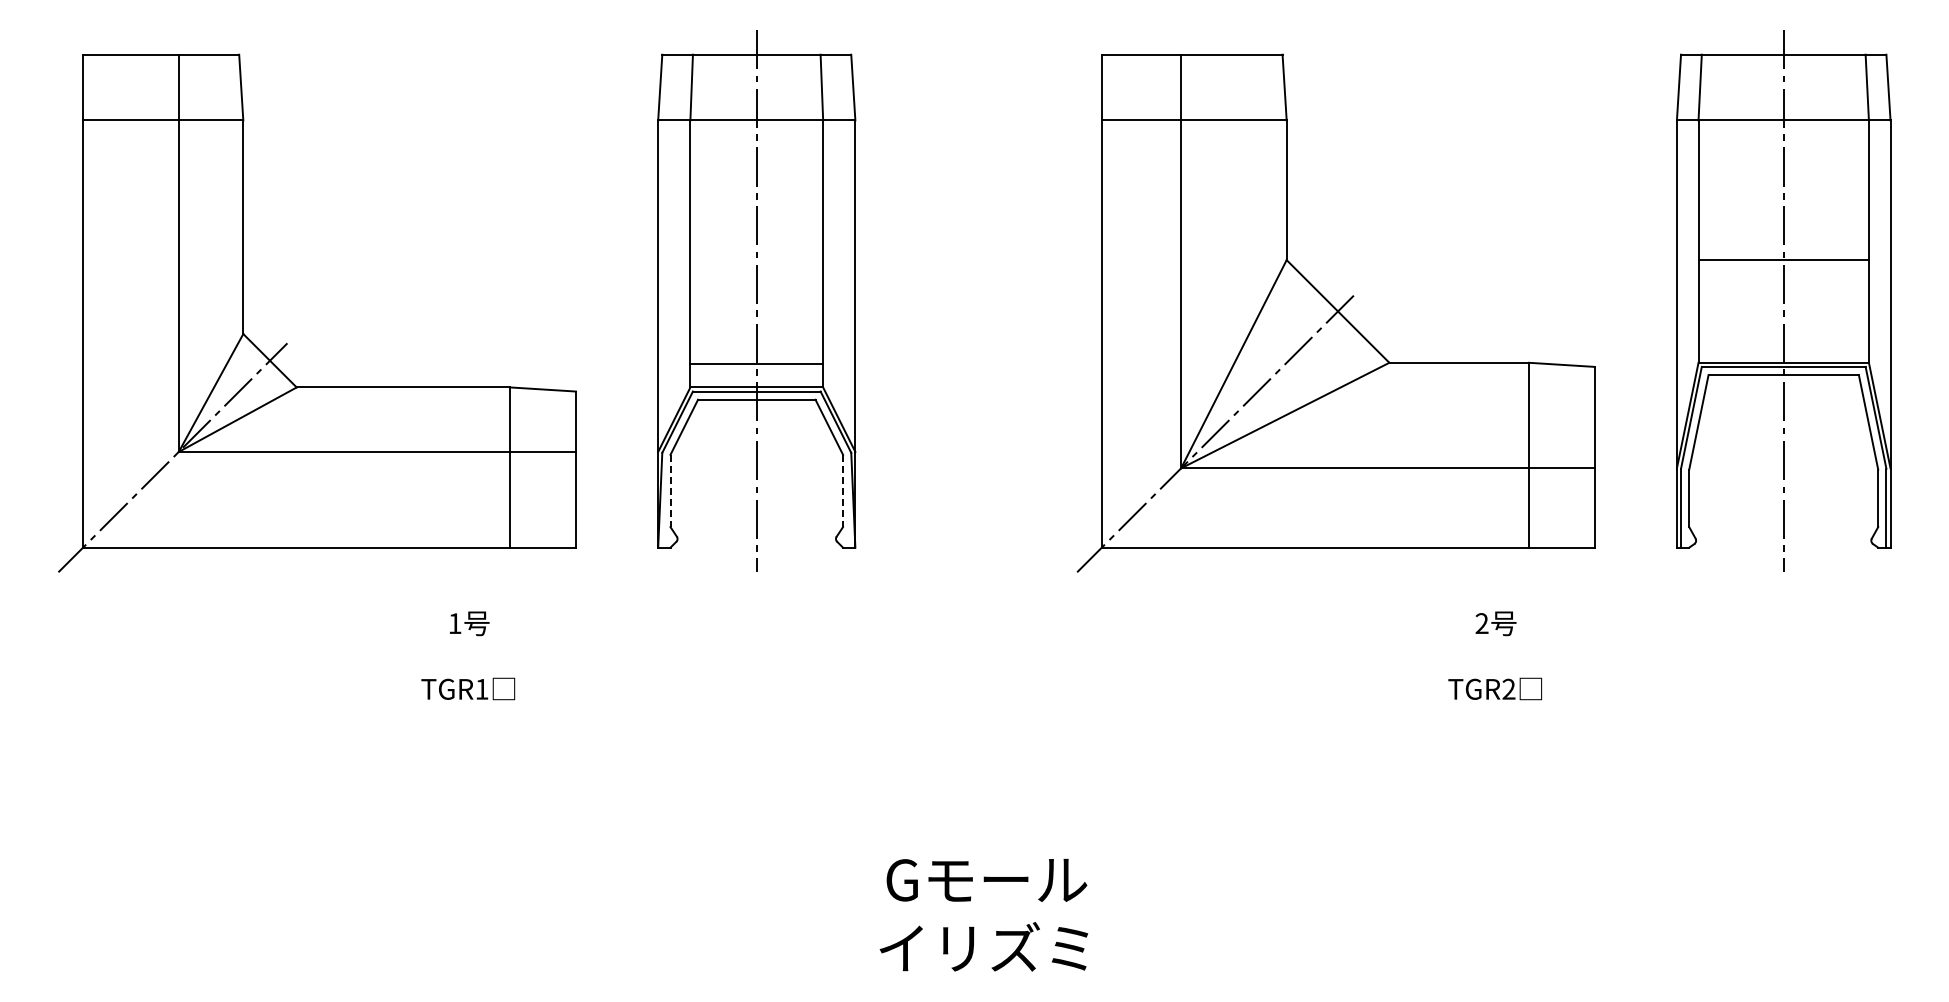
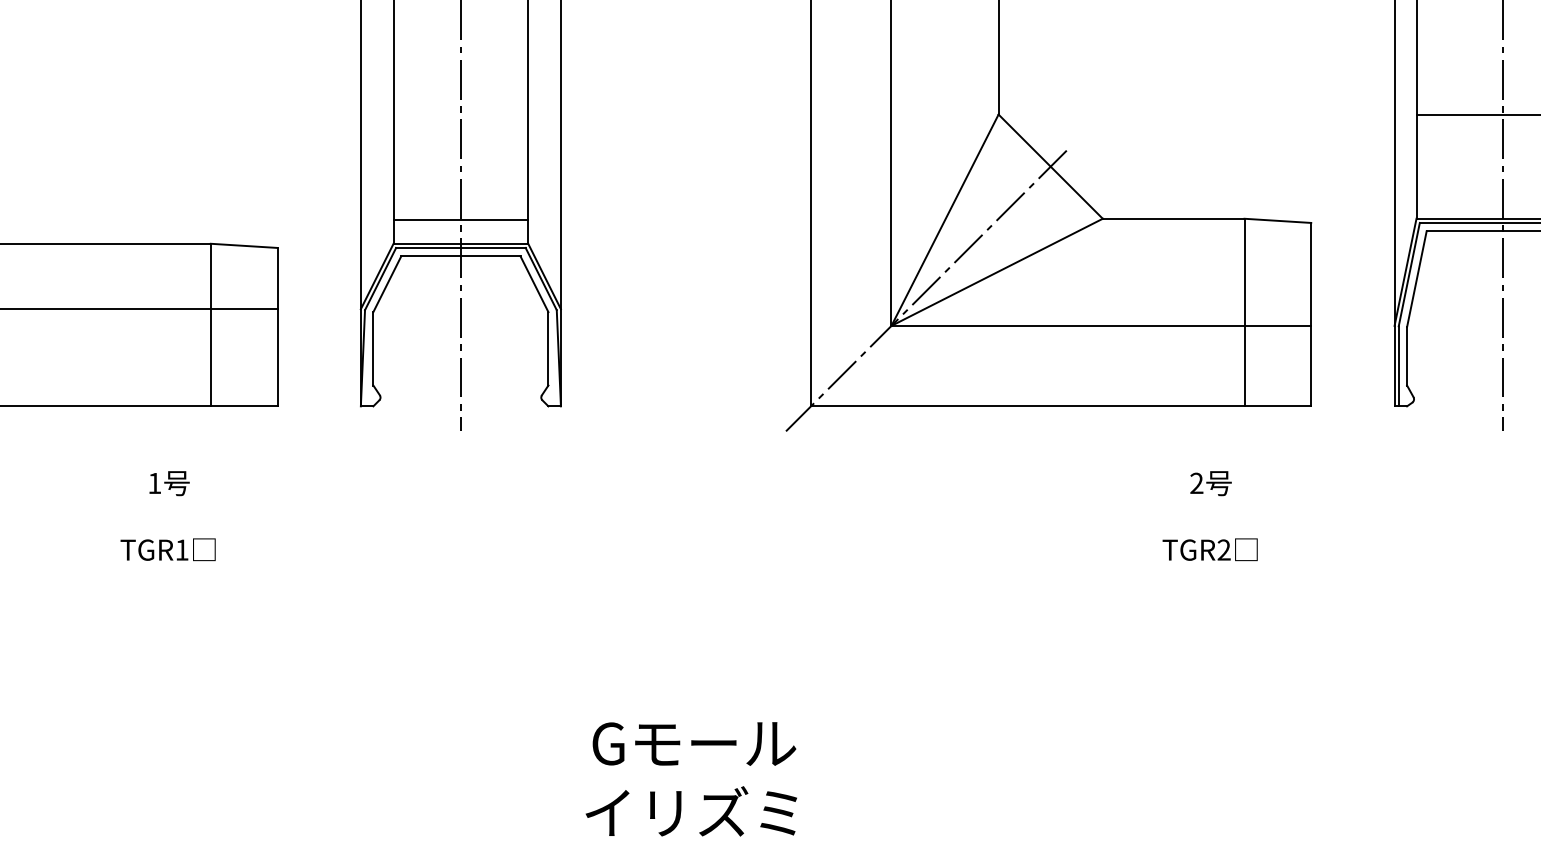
line: (670, 491) -> (373, 349), dashed -> solid
line: (843, 491) -> (548, 349), dashed -> solid

